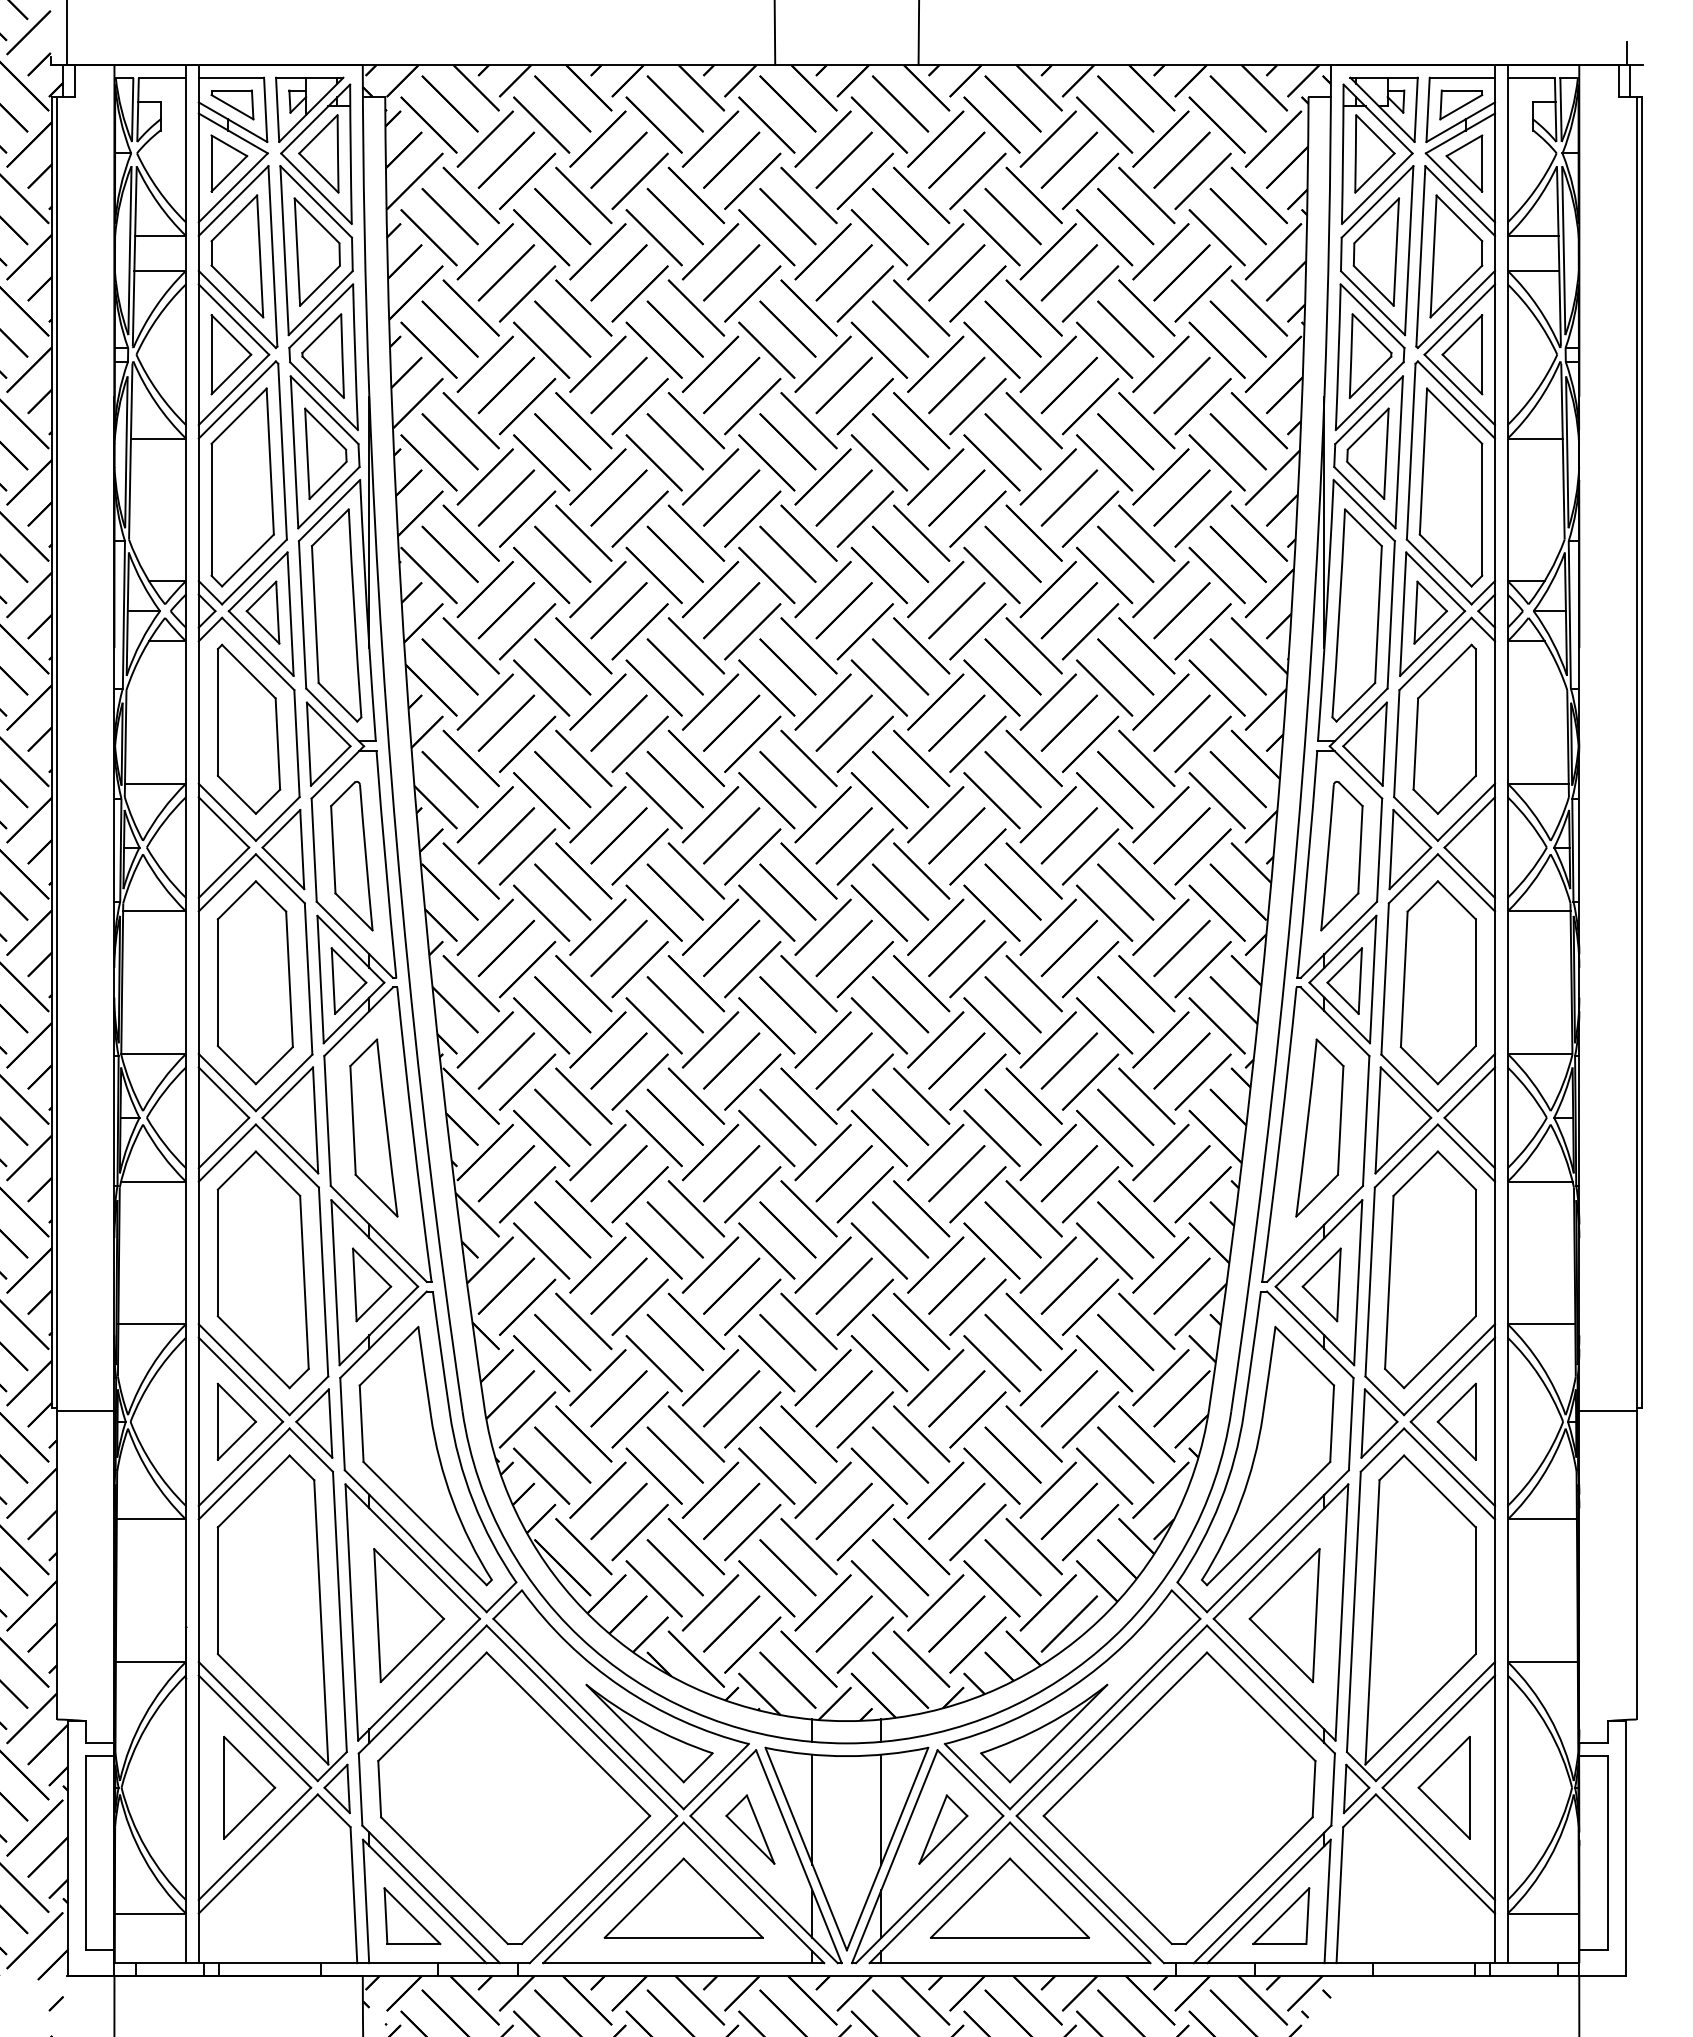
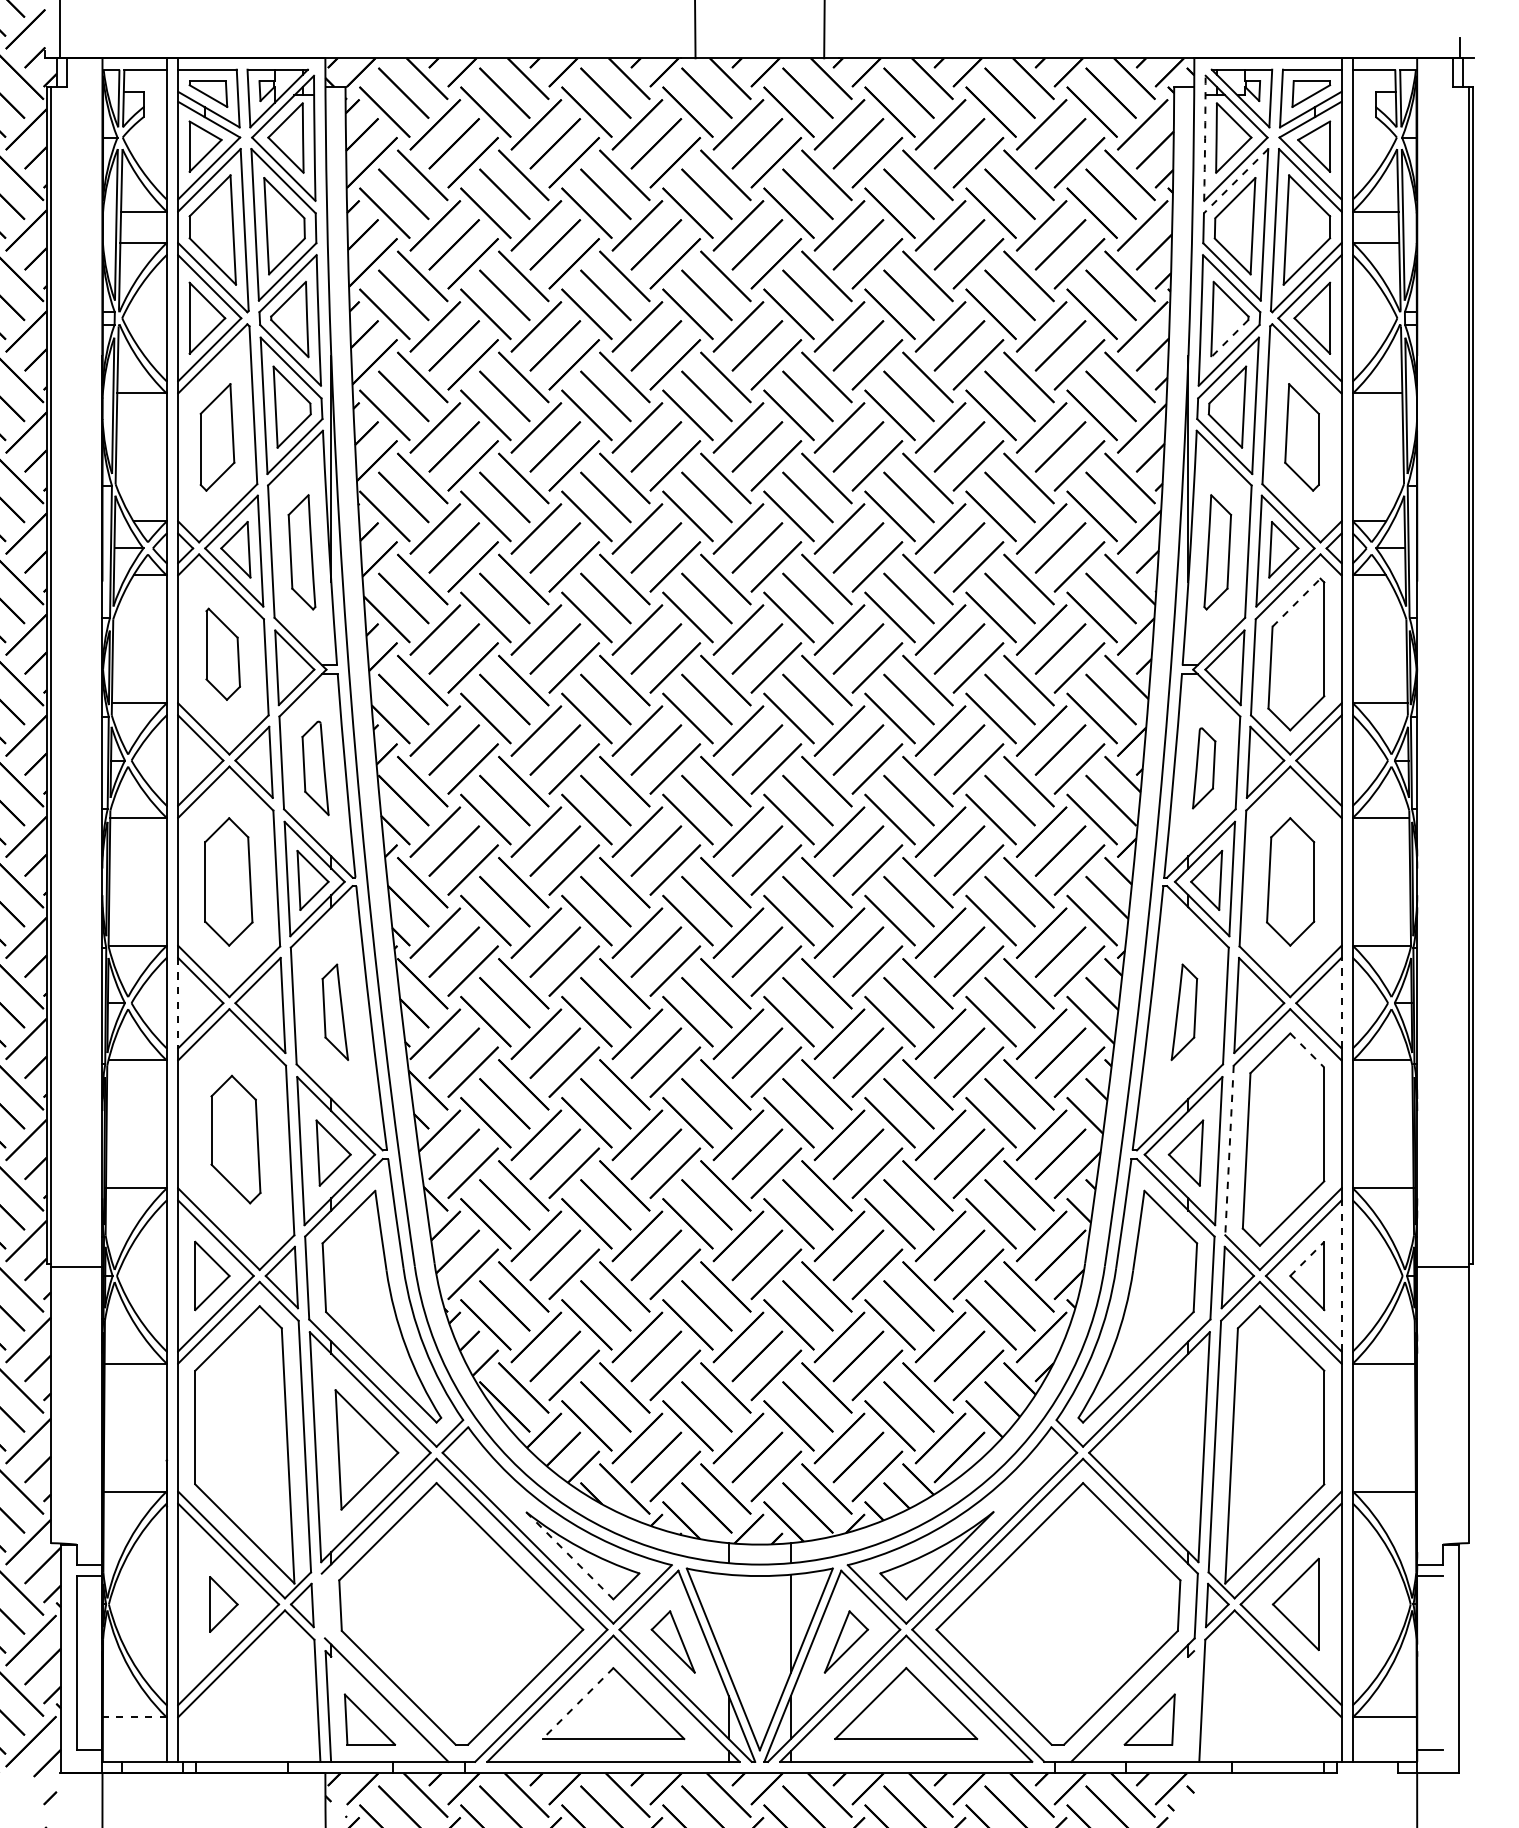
arc: (1343, 154) -> (1205, 138), solid -> dashed
line: (1377, 201) -> (1236, 180), solid -> dashed
line: (1370, 377) -> (1229, 338), solid -> dashed
part: (242, 487) -> (217, 437), size x0.6
part: (1450, 487) -> (1301, 437), size x0.6
part: (336, 615) -> (301, 552), size x0.6
part: (1356, 615) -> (1217, 552), size x0.6
line: (1444, 671) -> (1296, 602), solid -> dashed
part: (248, 728) -> (222, 653), size x0.6
part: (351, 856) -> (315, 768), size x0.7
part: (1341, 856) -> (1203, 768), size x0.6
part: (254, 982) -> (228, 881), size x0.7
part: (1437, 982) -> (1289, 881), size x0.7
line: (1495, 1117) -> (1341, 1002), solid -> dashed
line: (198, 1118) -> (177, 1003), solid -> dashed
part: (373, 1127) -> (334, 1011), size x0.6
part: (1319, 1127) -> (1184, 1011), size x0.6
line: (1456, 1170) -> (1306, 1050), solid -> dashed
part: (262, 1269) -> (235, 1139), size x0.6
line: (1370, 1282) -> (1229, 1150), solid -> dashed
line: (1456, 1402) -> (1306, 1258), solid -> dashed
line: (1495, 1421) -> (1341, 1275), solid -> dashed
part: (1284, 1615) -> (1152, 1449), removed
line: (635, 1733) -> (570, 1555), solid -> dashed
part: (249, 1787) -> (223, 1604), size x0.6
line: (360, 1789) -> (323, 1605), removed
line: (812, 1809) -> (728, 1623), removed
line: (1608, 1853) -> (1443, 1663), removed
line: (644, 1898) -> (578, 1703), solid -> dashed
line: (1327, 1901) -> (1191, 1706), removed
line: (427, 1904) -> (383, 1709), removed
line: (1265, 1904) -> (1135, 1709), removed
line: (150, 1913) -> (134, 1717), solid -> dashed
line: (1523, 1975) -> (1367, 1772), removed

